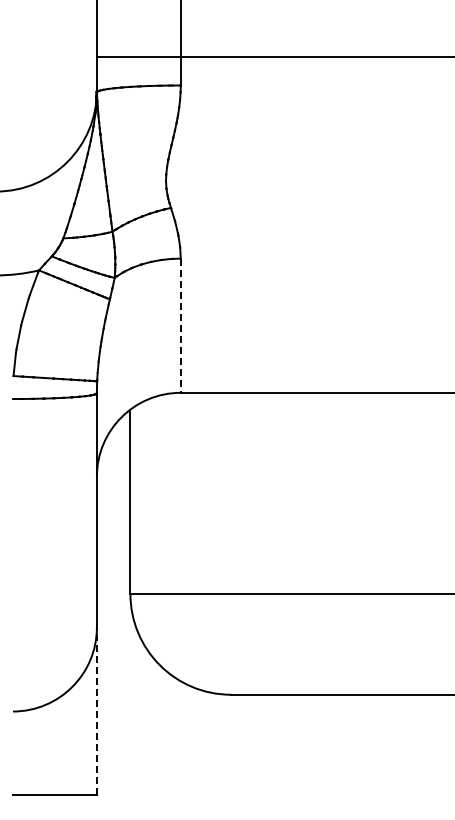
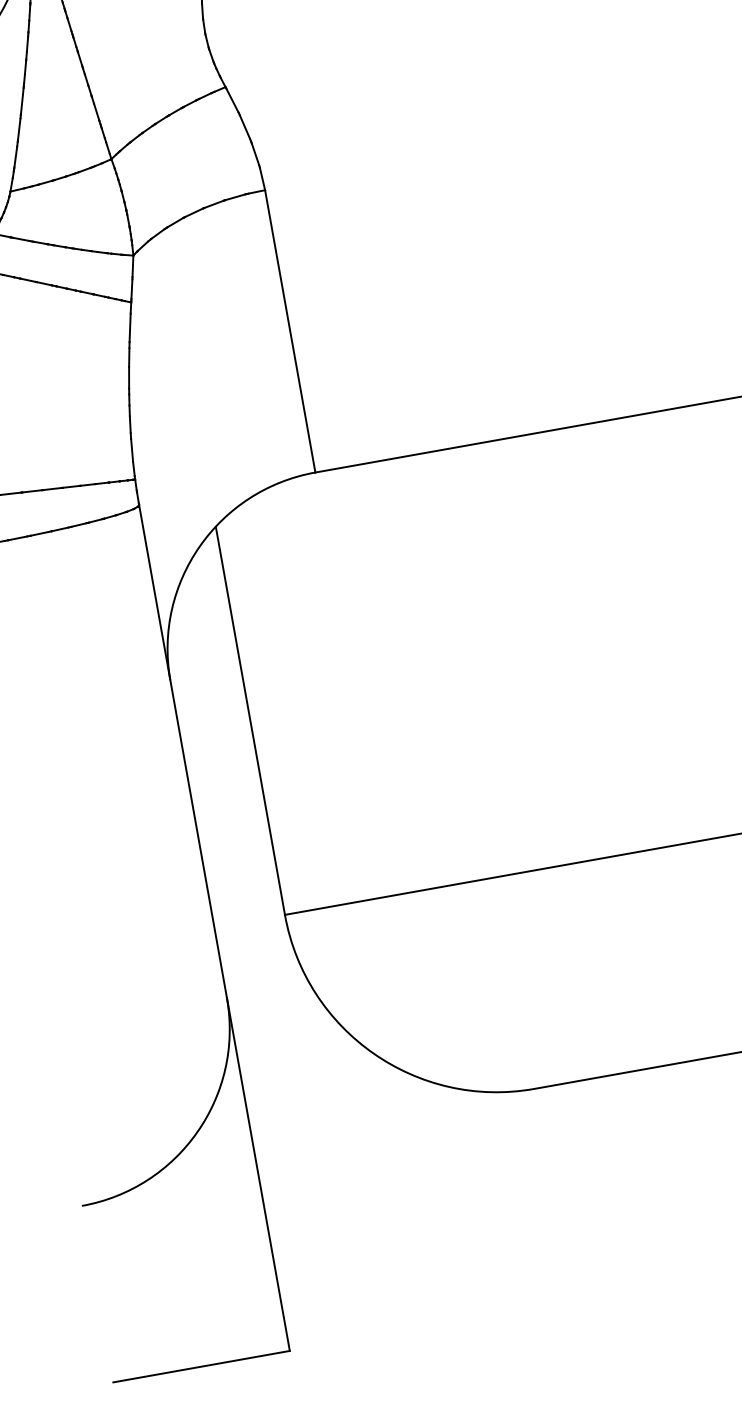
line: (180, 326) -> (289, 333), dashed -> solid
line: (96, 711) -> (257, 1174), dashed -> solid

